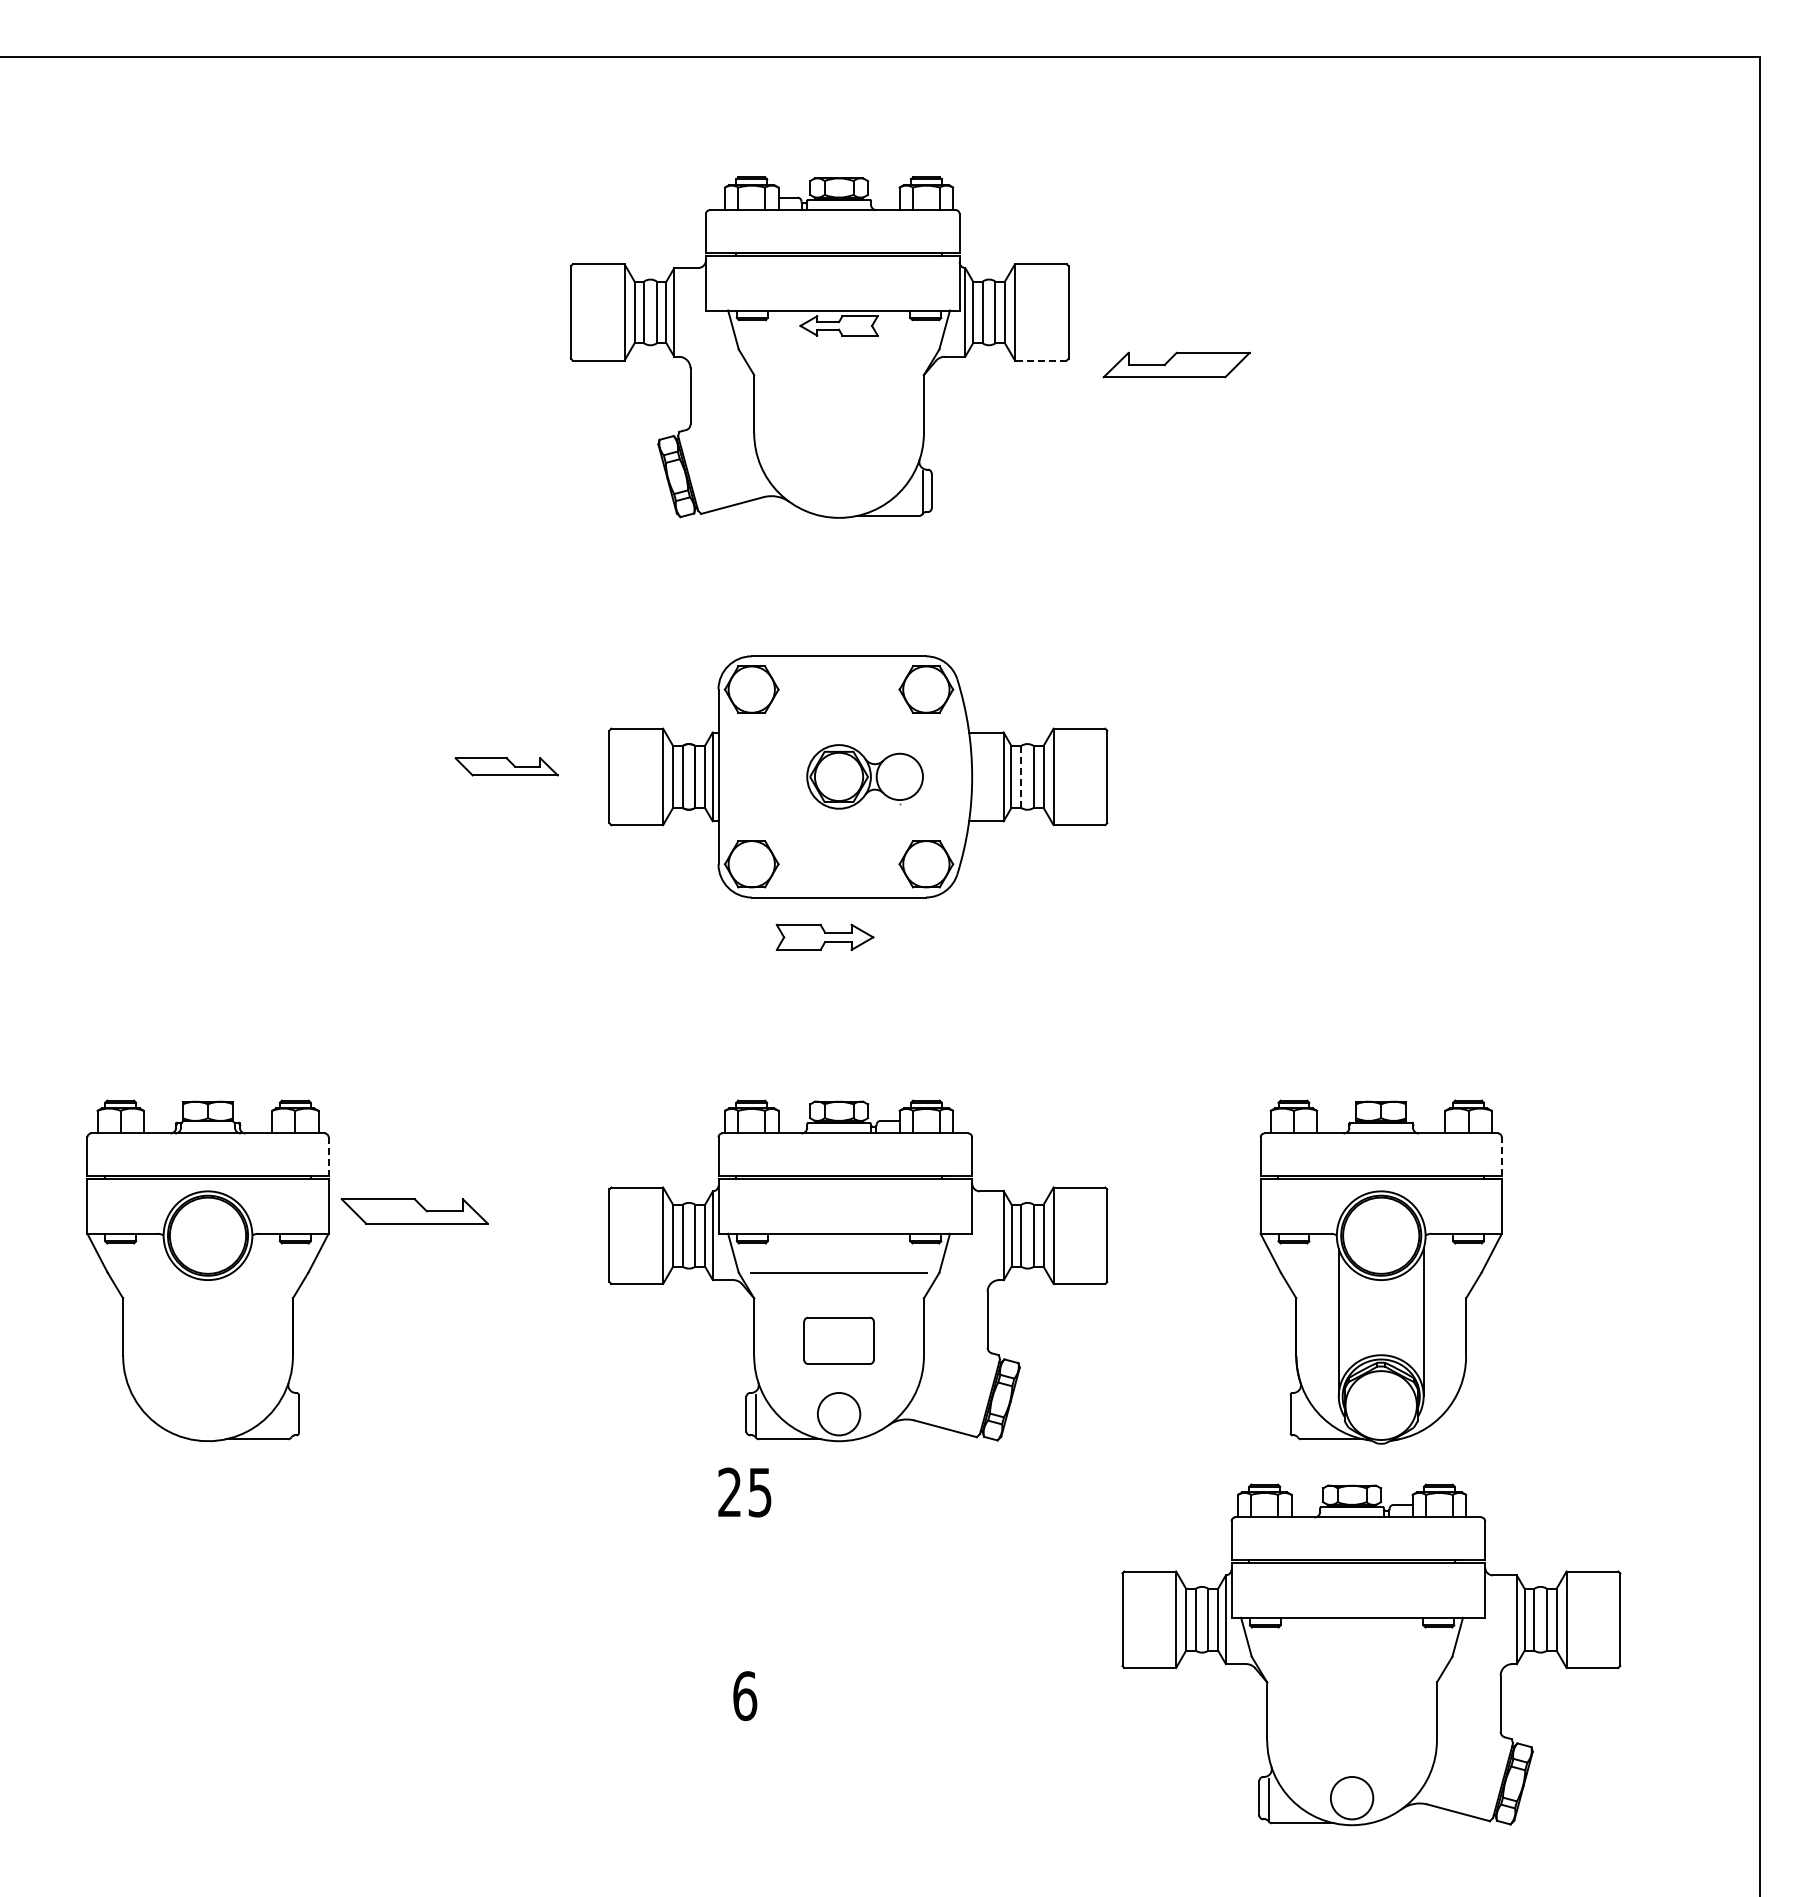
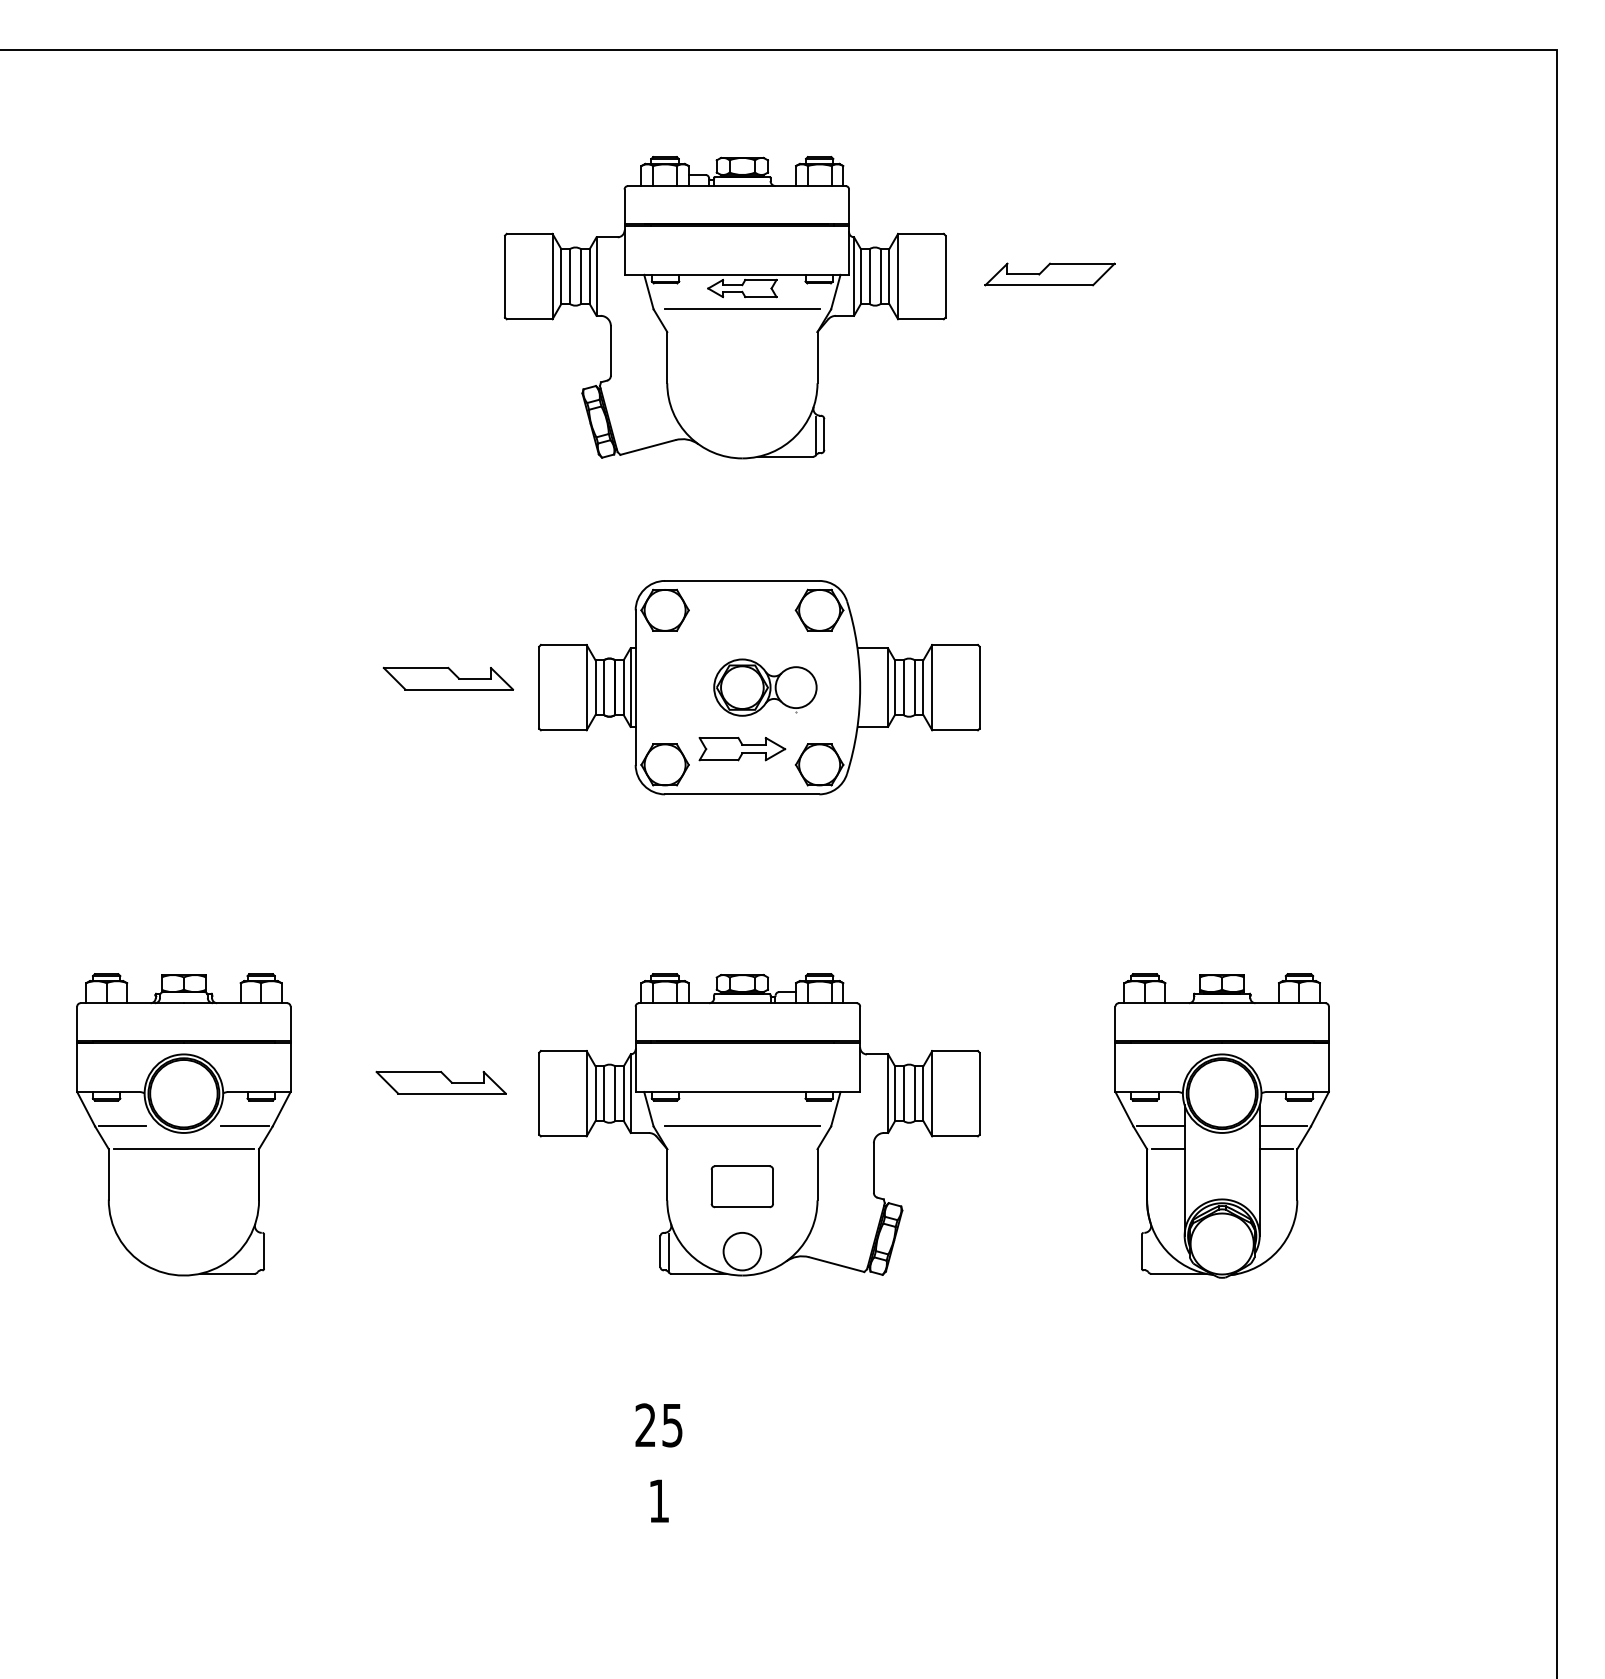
line: (838, 348) -> (741, 308), added
line: (1040, 360) -> (920, 319), dashed -> solid
part: (1176, 364) -> (1049, 273), moved
part: (506, 766) -> (448, 678), size x1.43
line: (1021, 776) -> (903, 687), dashed -> solid
part: (824, 936) -> (741, 748), moved
line: (1501, 1156) -> (1328, 1023), dashed -> solid
line: (328, 1157) -> (290, 1024), dashed -> solid
part: (414, 1211) -> (440, 1082), moved
line: (138, 1272) -> (122, 1126), added
line: (277, 1272) -> (245, 1126), added
line: (1311, 1272) -> (1160, 1126), added
line: (1450, 1272) -> (1283, 1126), added
line: (207, 1298) -> (183, 1149), added
line: (1319, 1298) -> (1167, 1149), added
line: (1441, 1298) -> (1275, 1149), added
text: (744, 1492) -> (658, 1425), moved
part: (1371, 1654) -> (1213, 1464), removed
text: (745, 1696) -> (659, 1501), 6 -> 1

